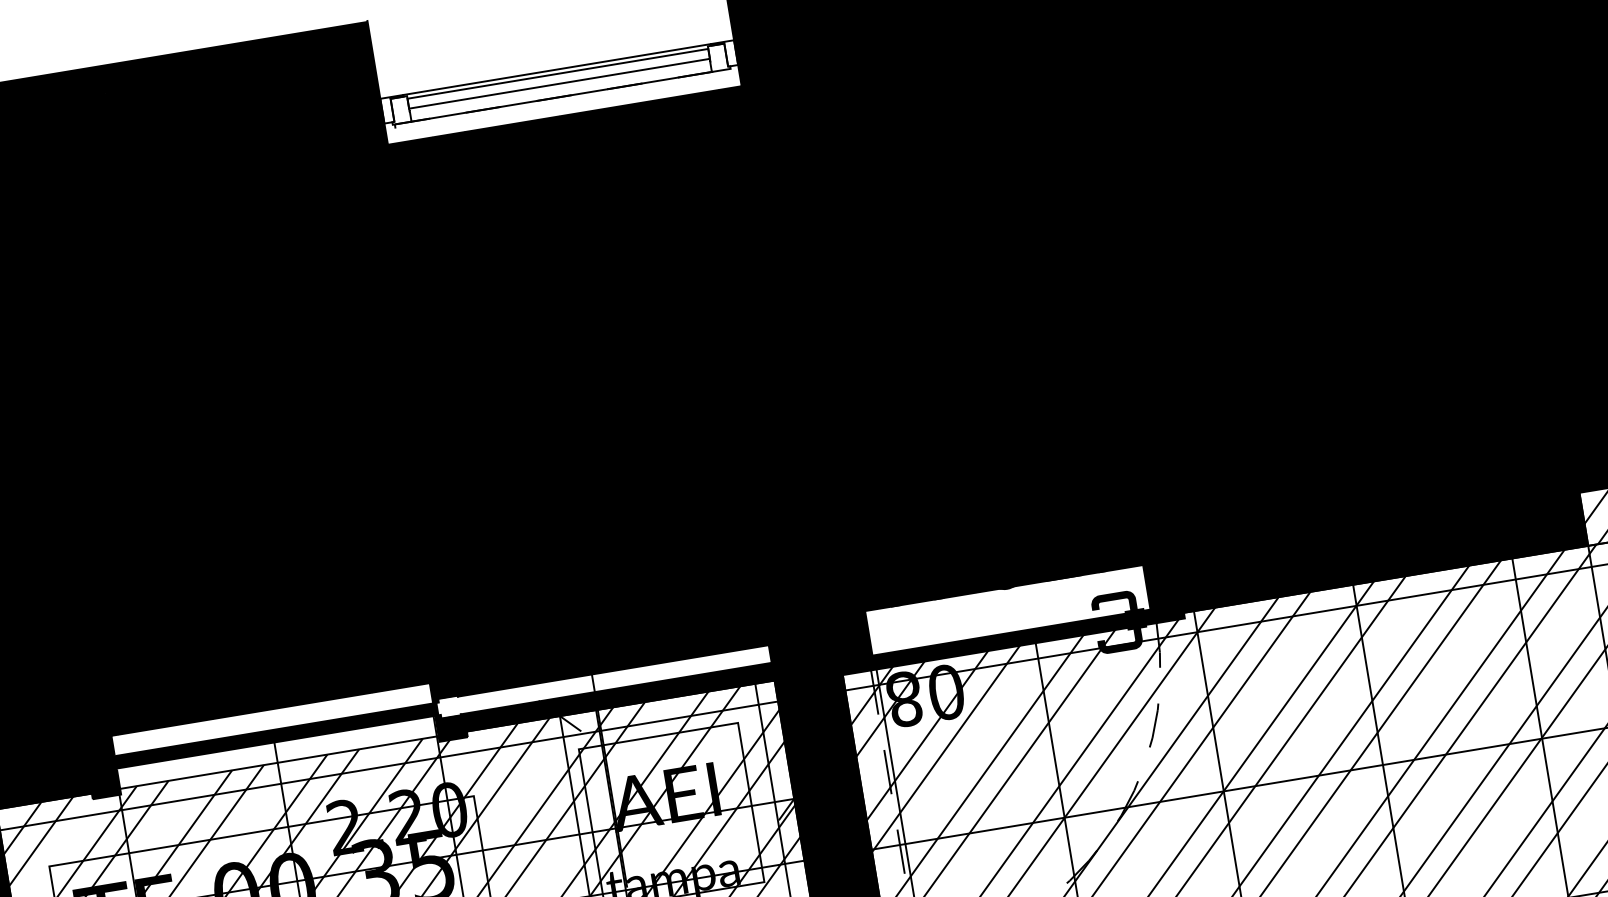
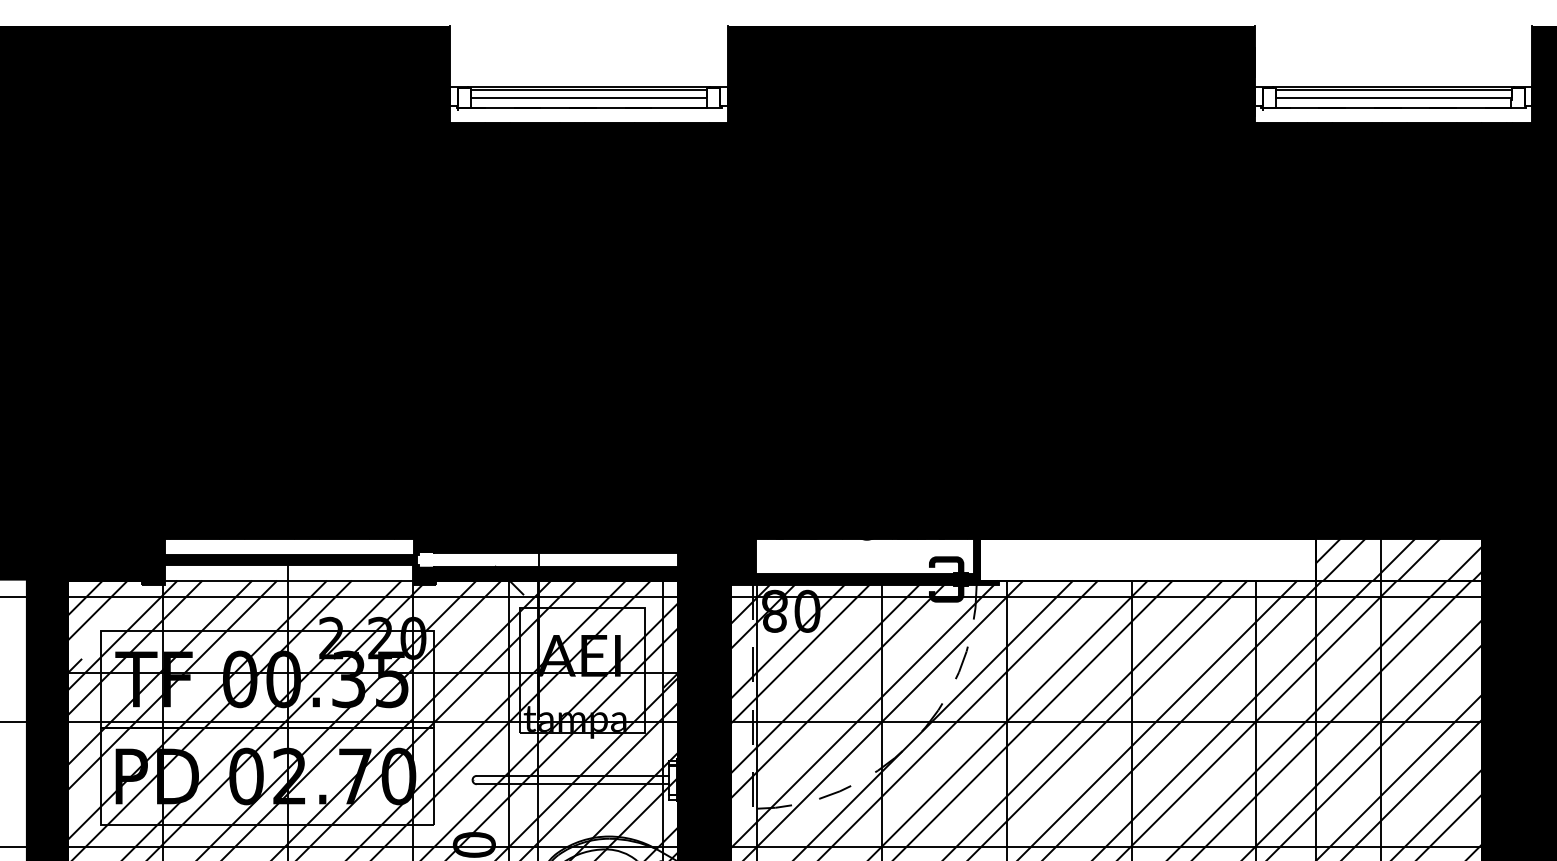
fill: (1368, 554) -> (1147, 559), removed

